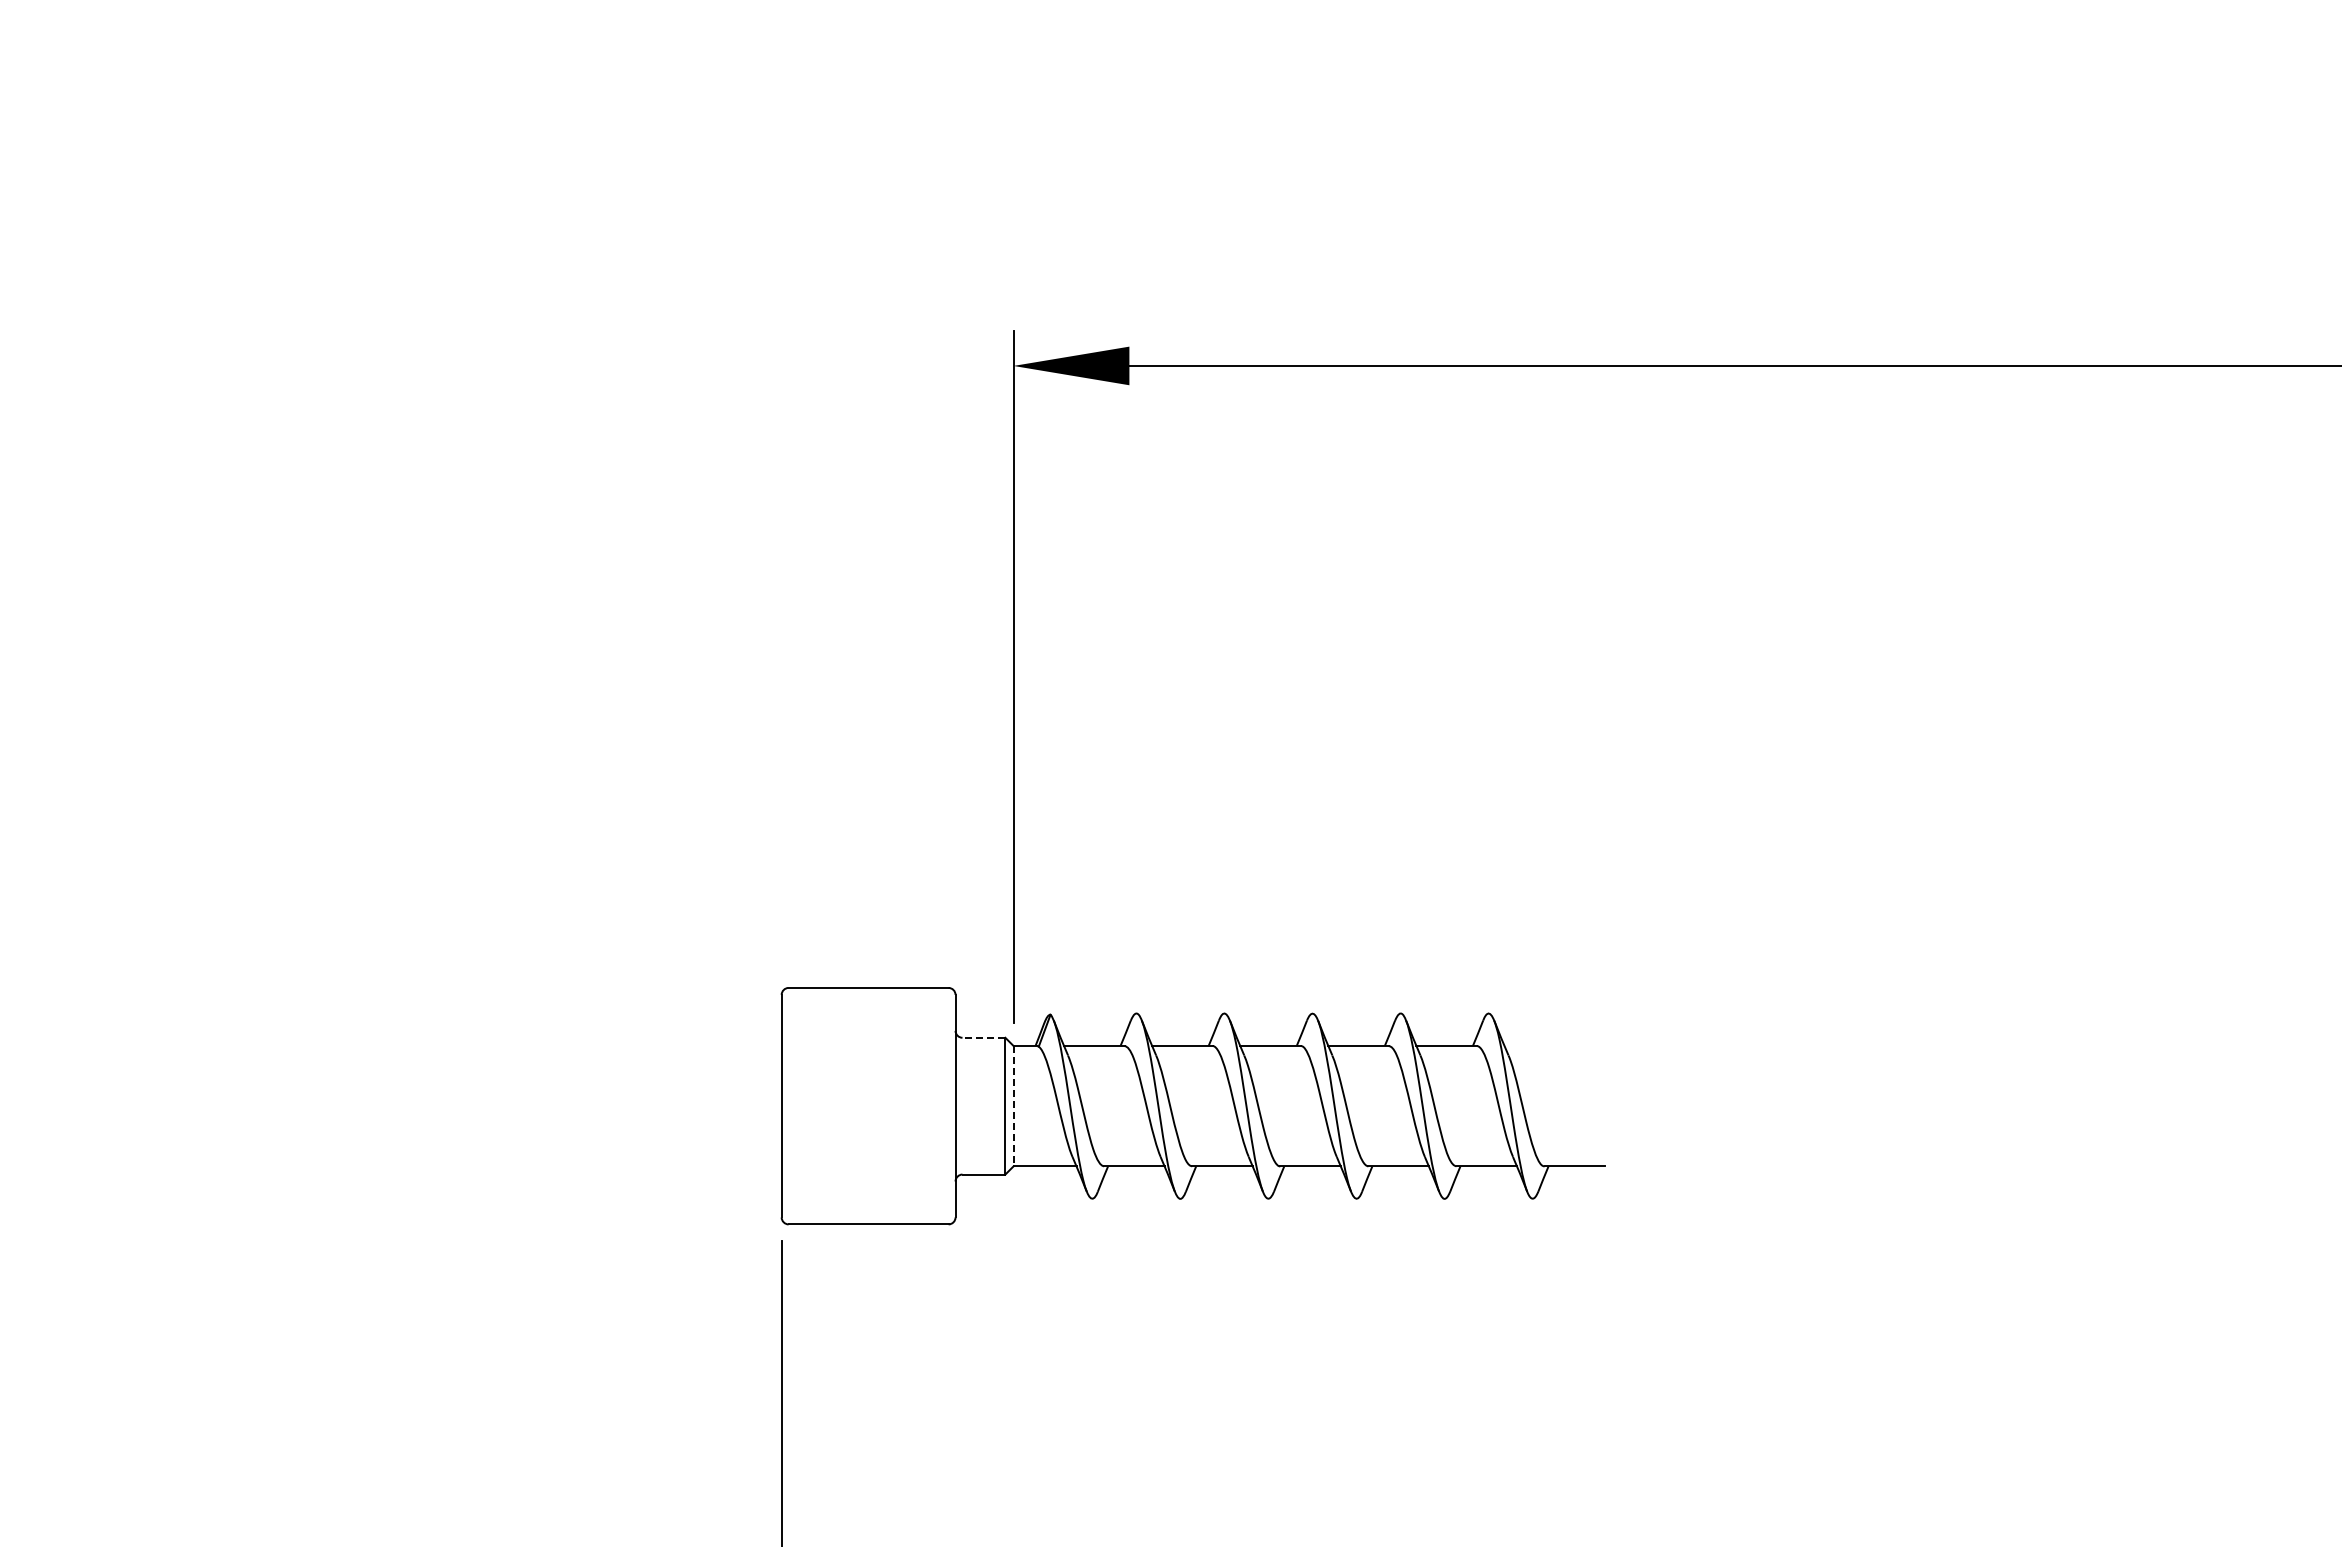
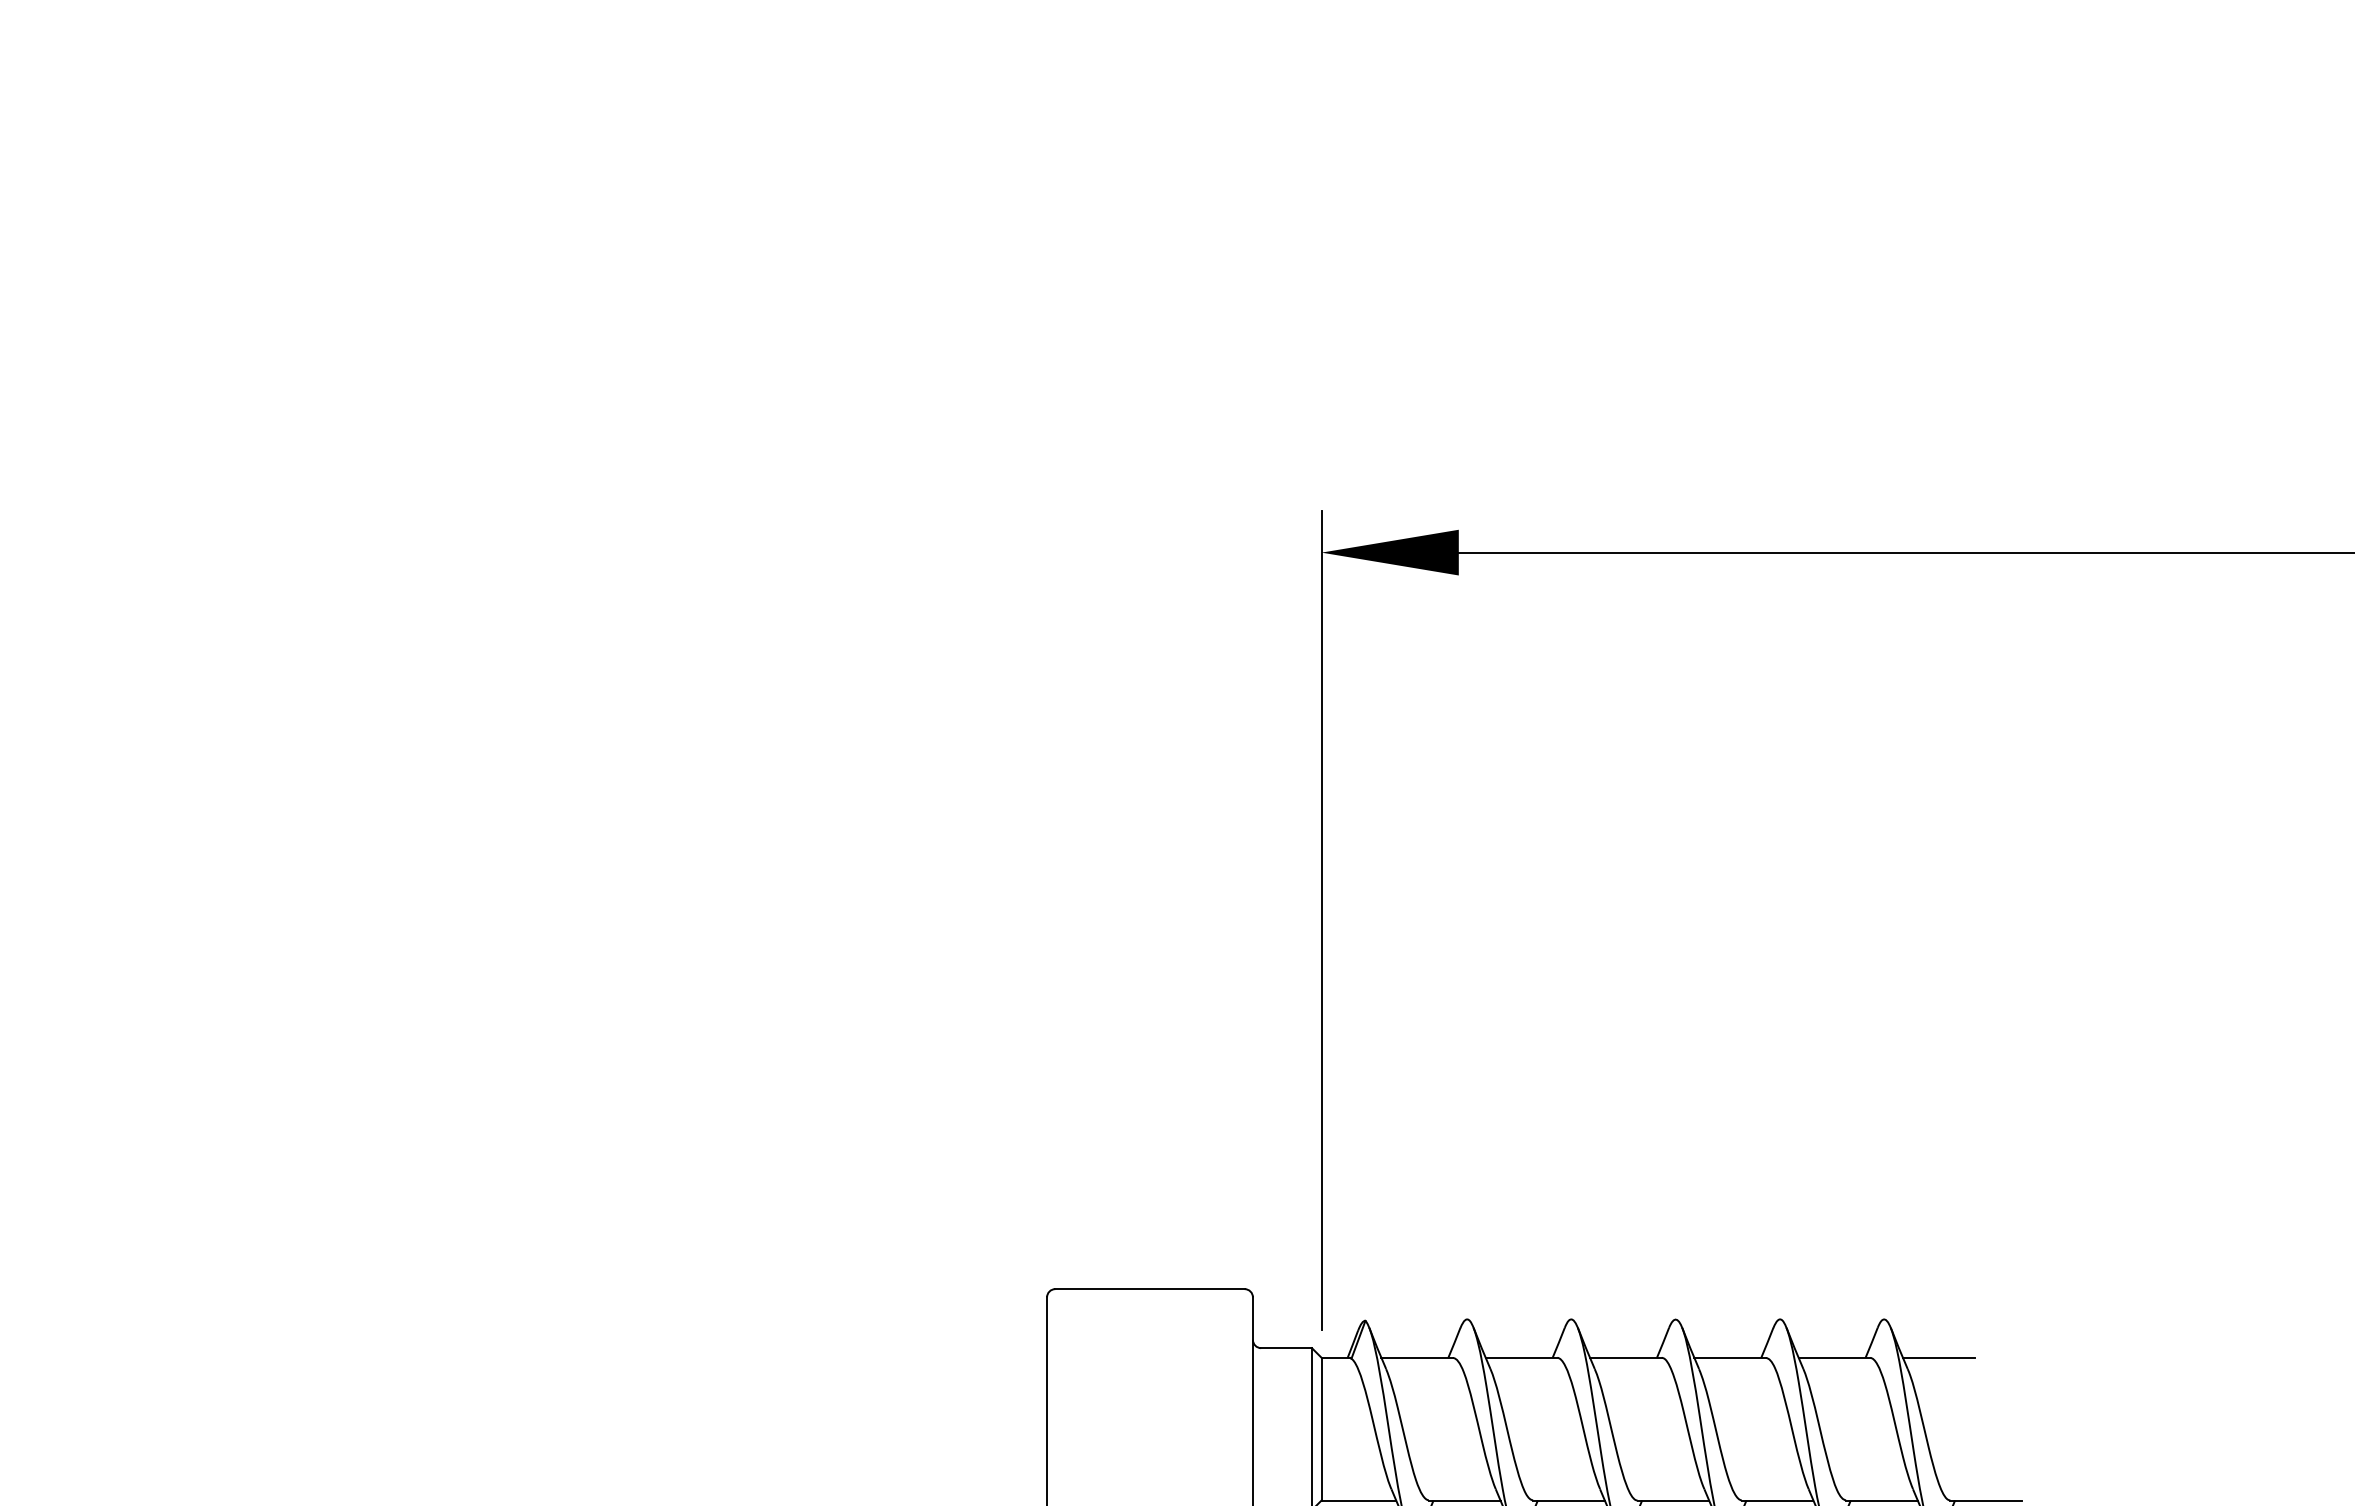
line: (983, 1037) -> (1286, 1347), dashed -> solid
line: (1534, 1045) -> (1938, 1357), added
line: (1013, 1106) -> (1321, 1429), dashed -> solid

